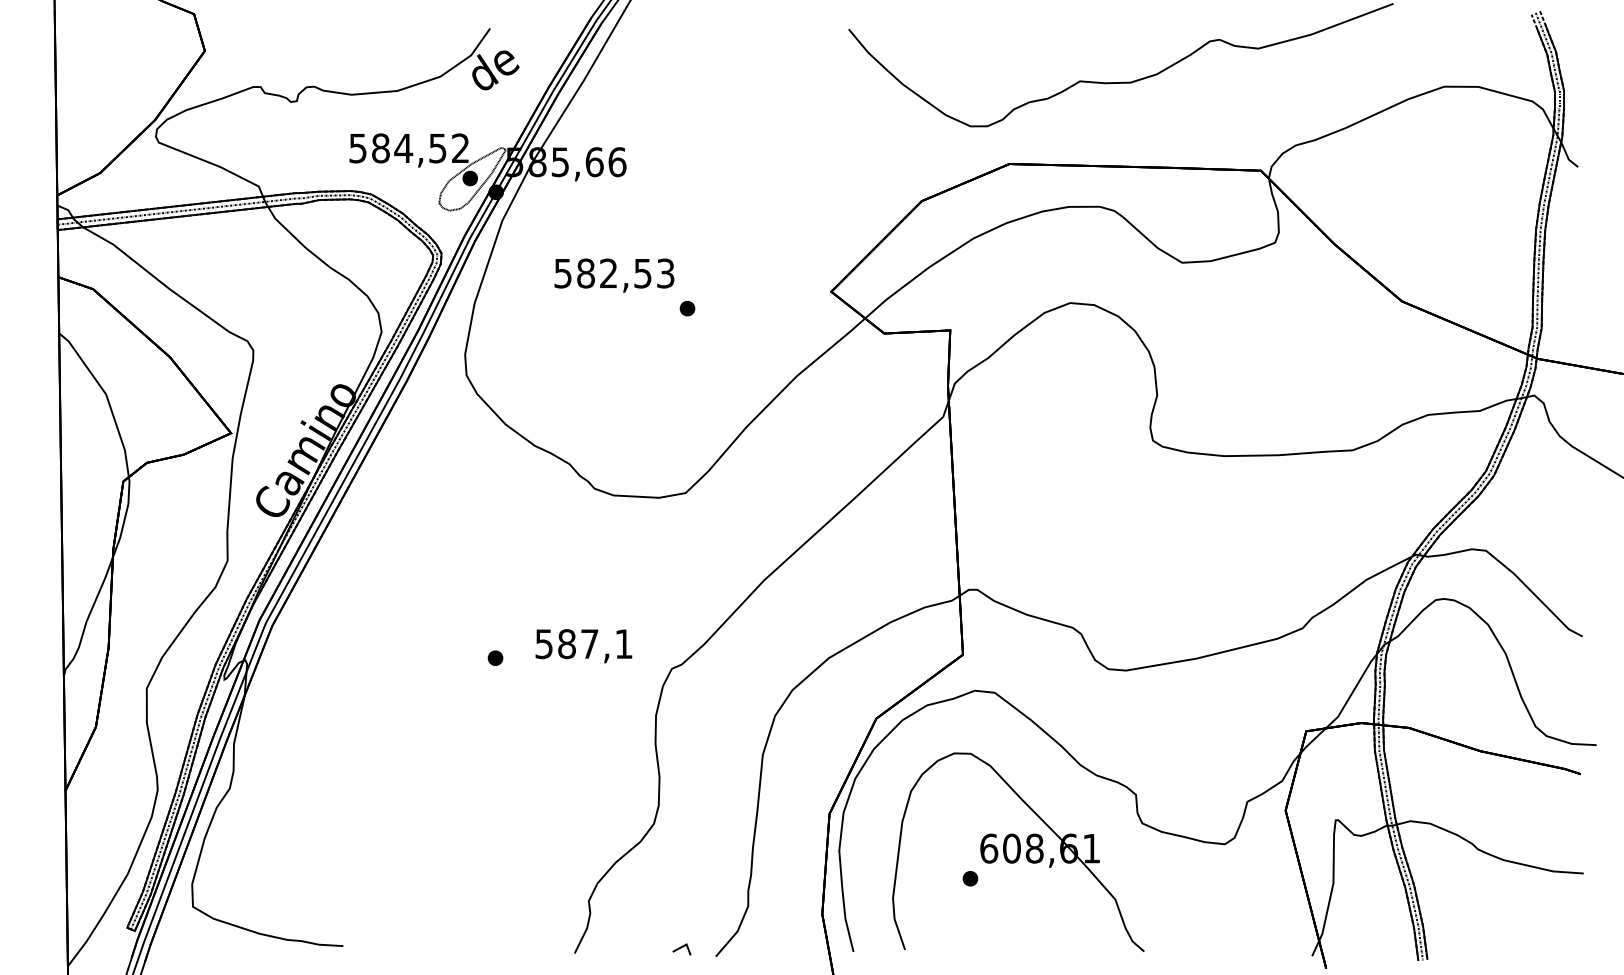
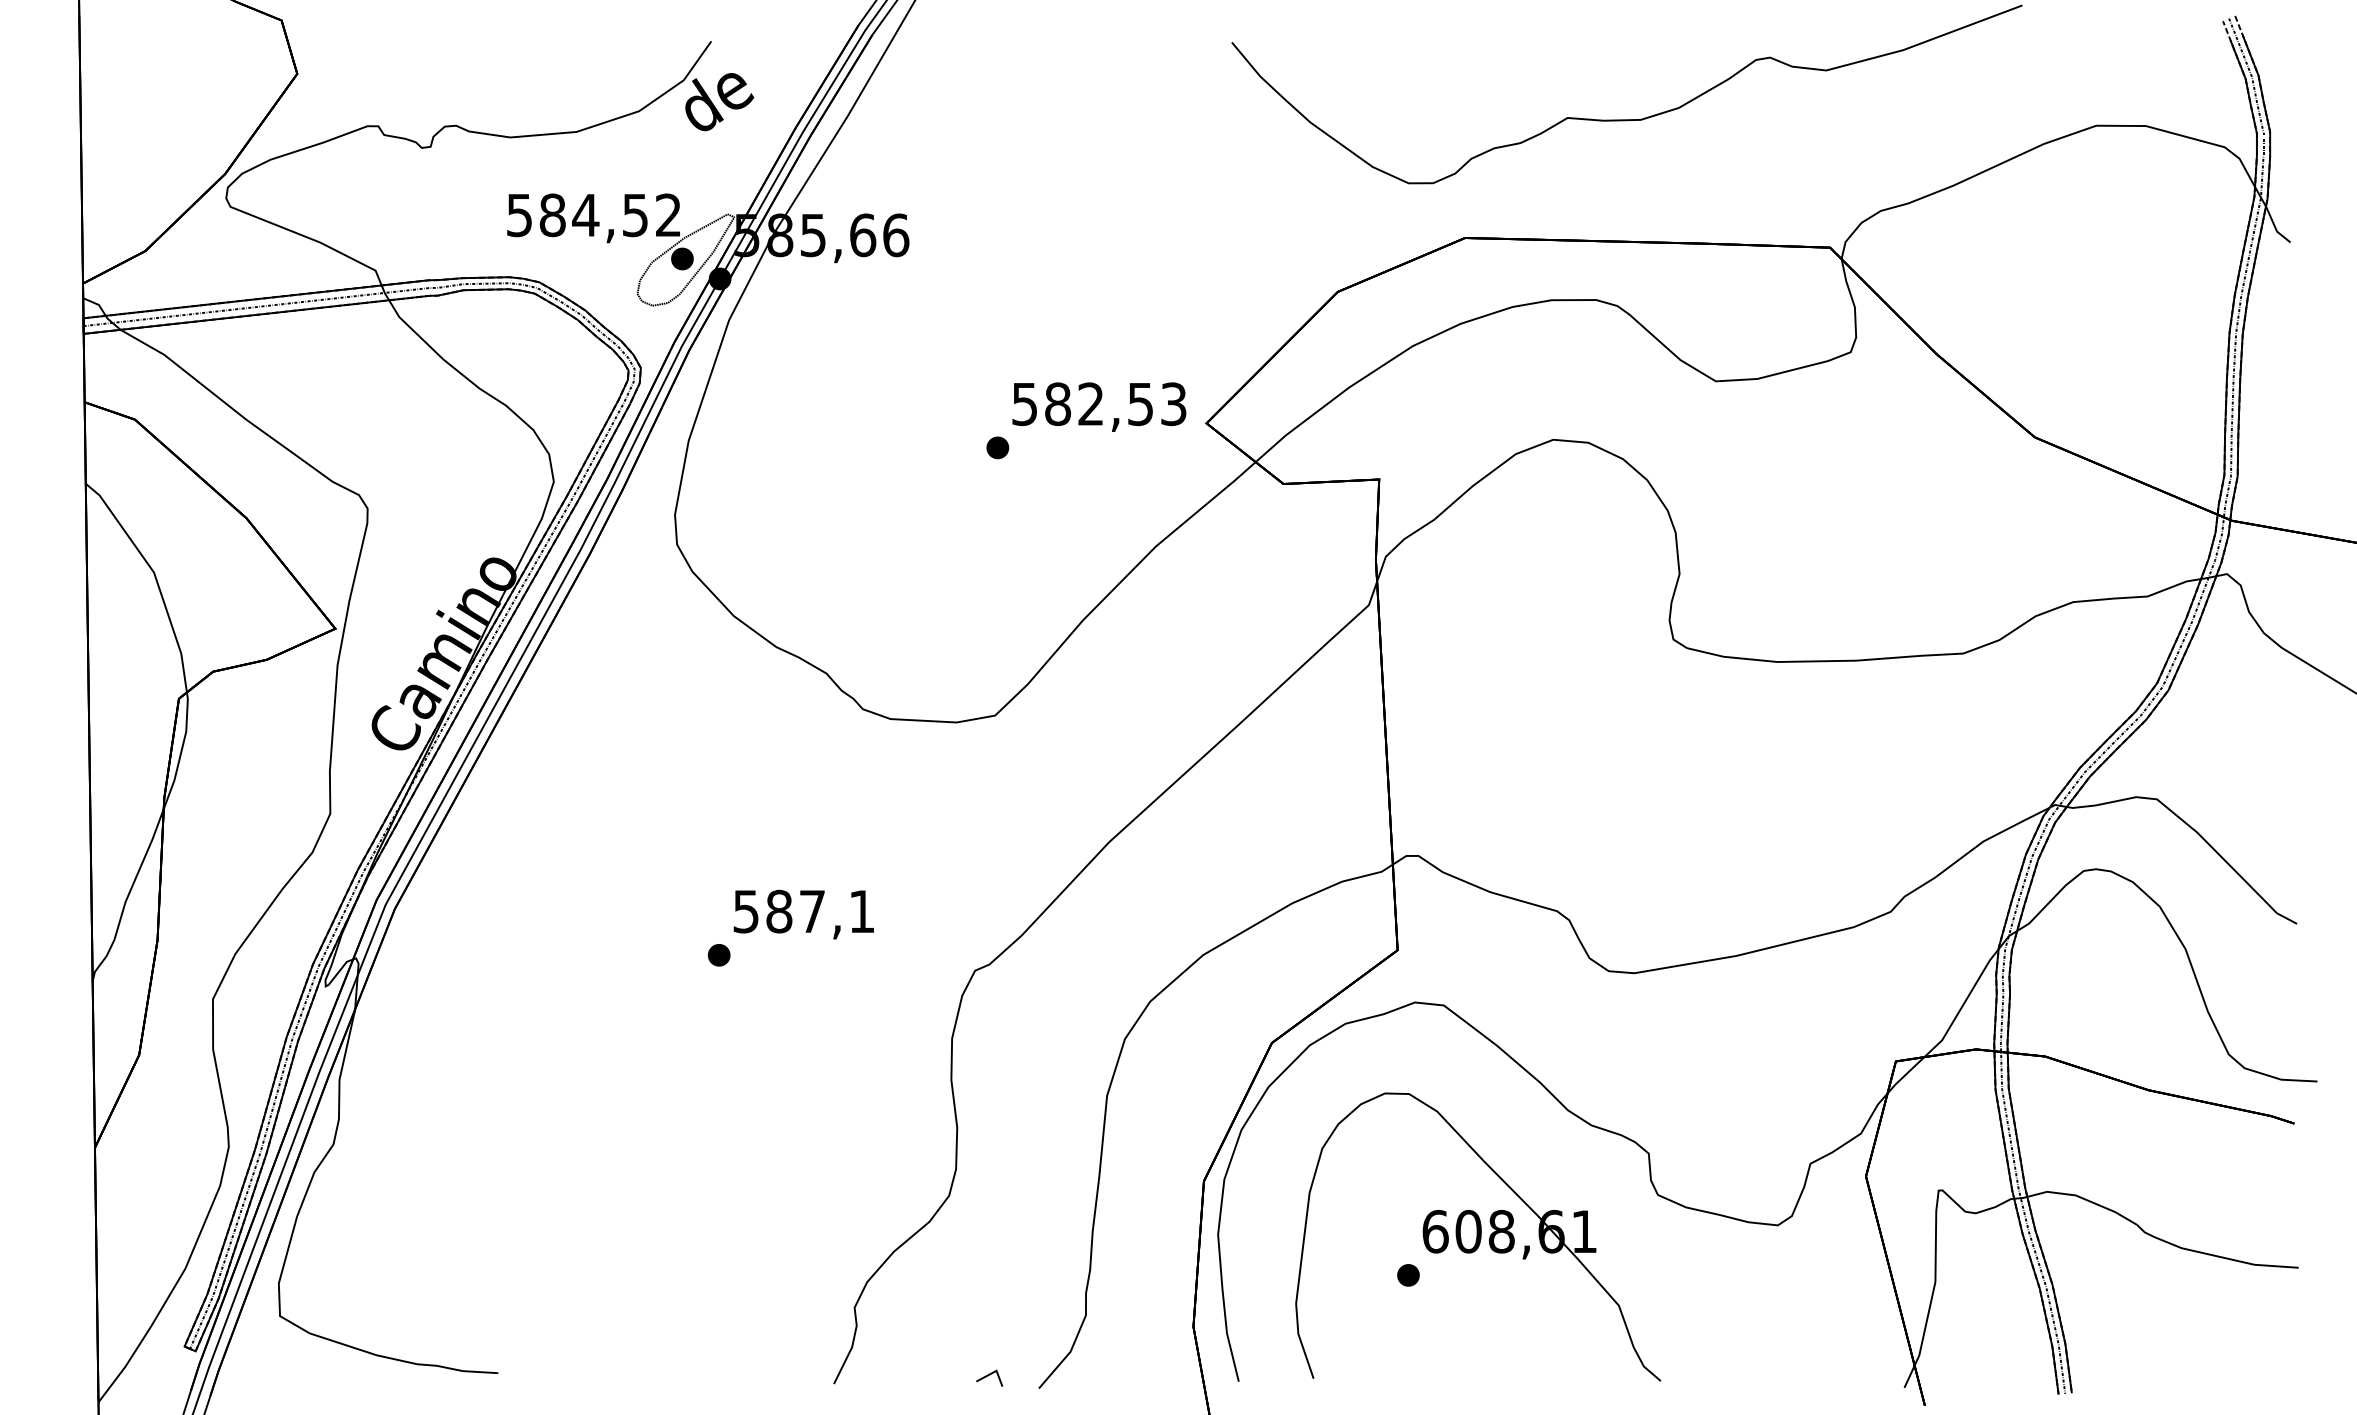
text: (614, 275) -> (1099, 407), moved
text: (583, 646) -> (803, 915), moved

